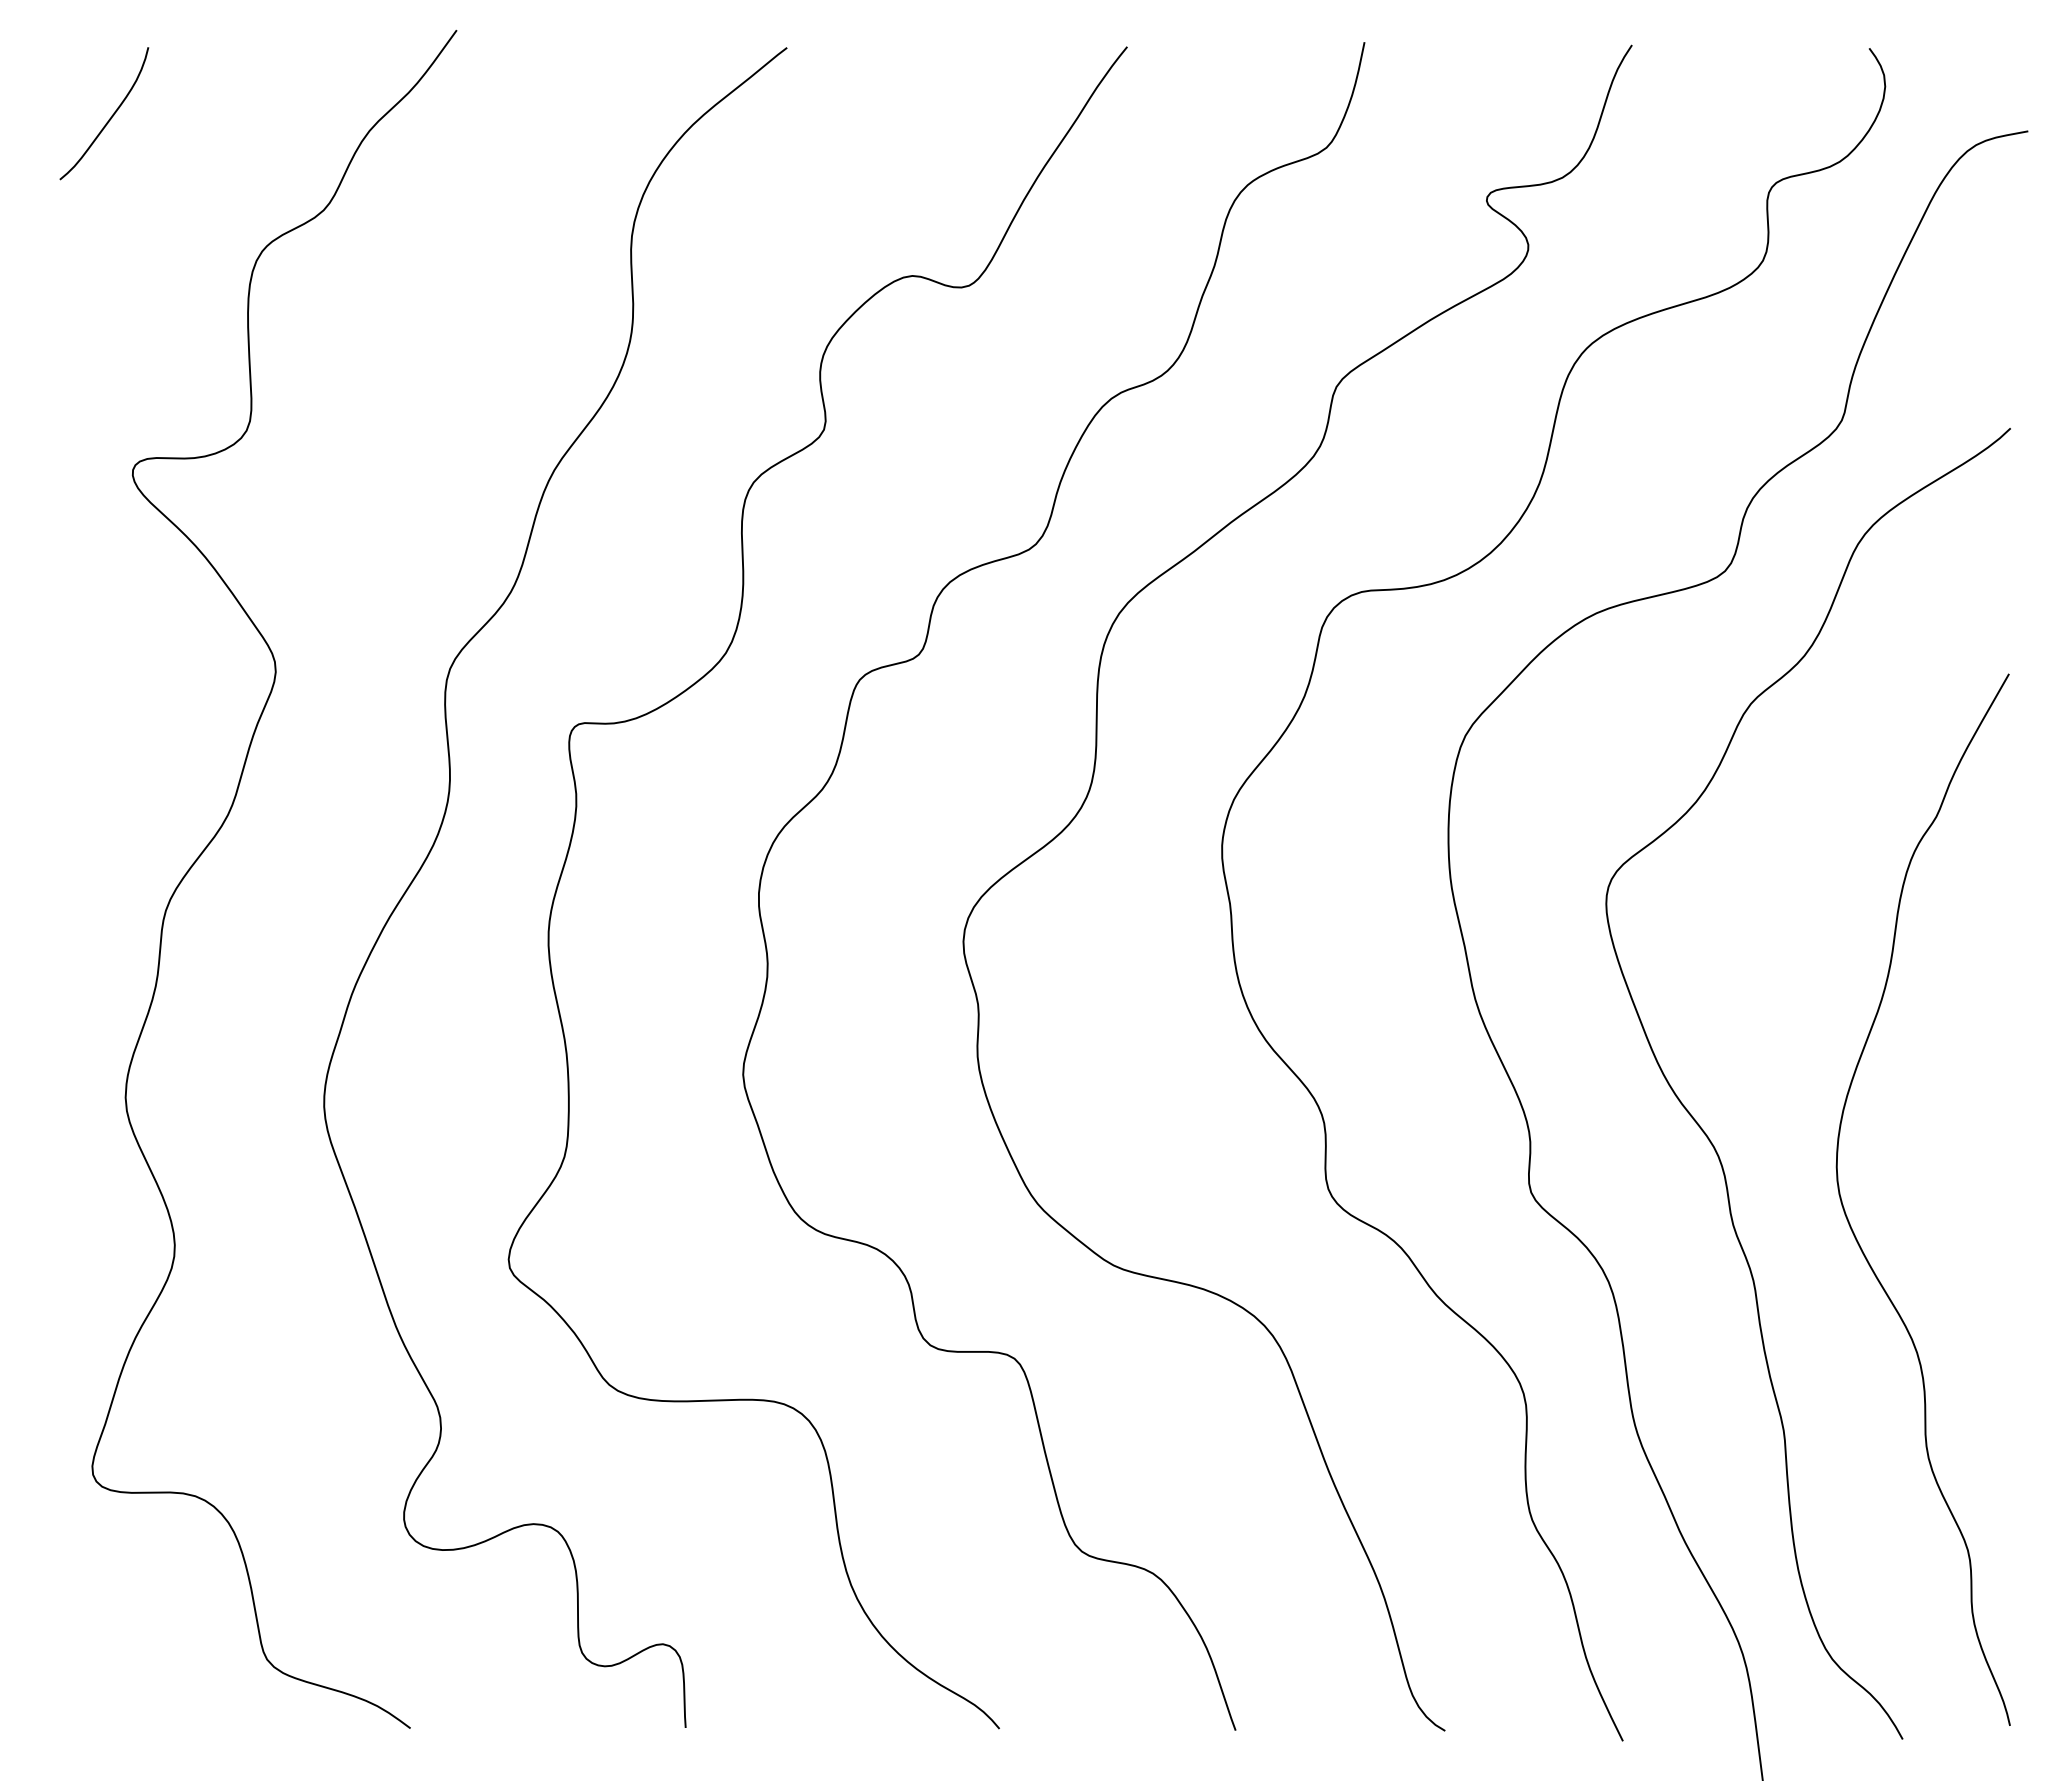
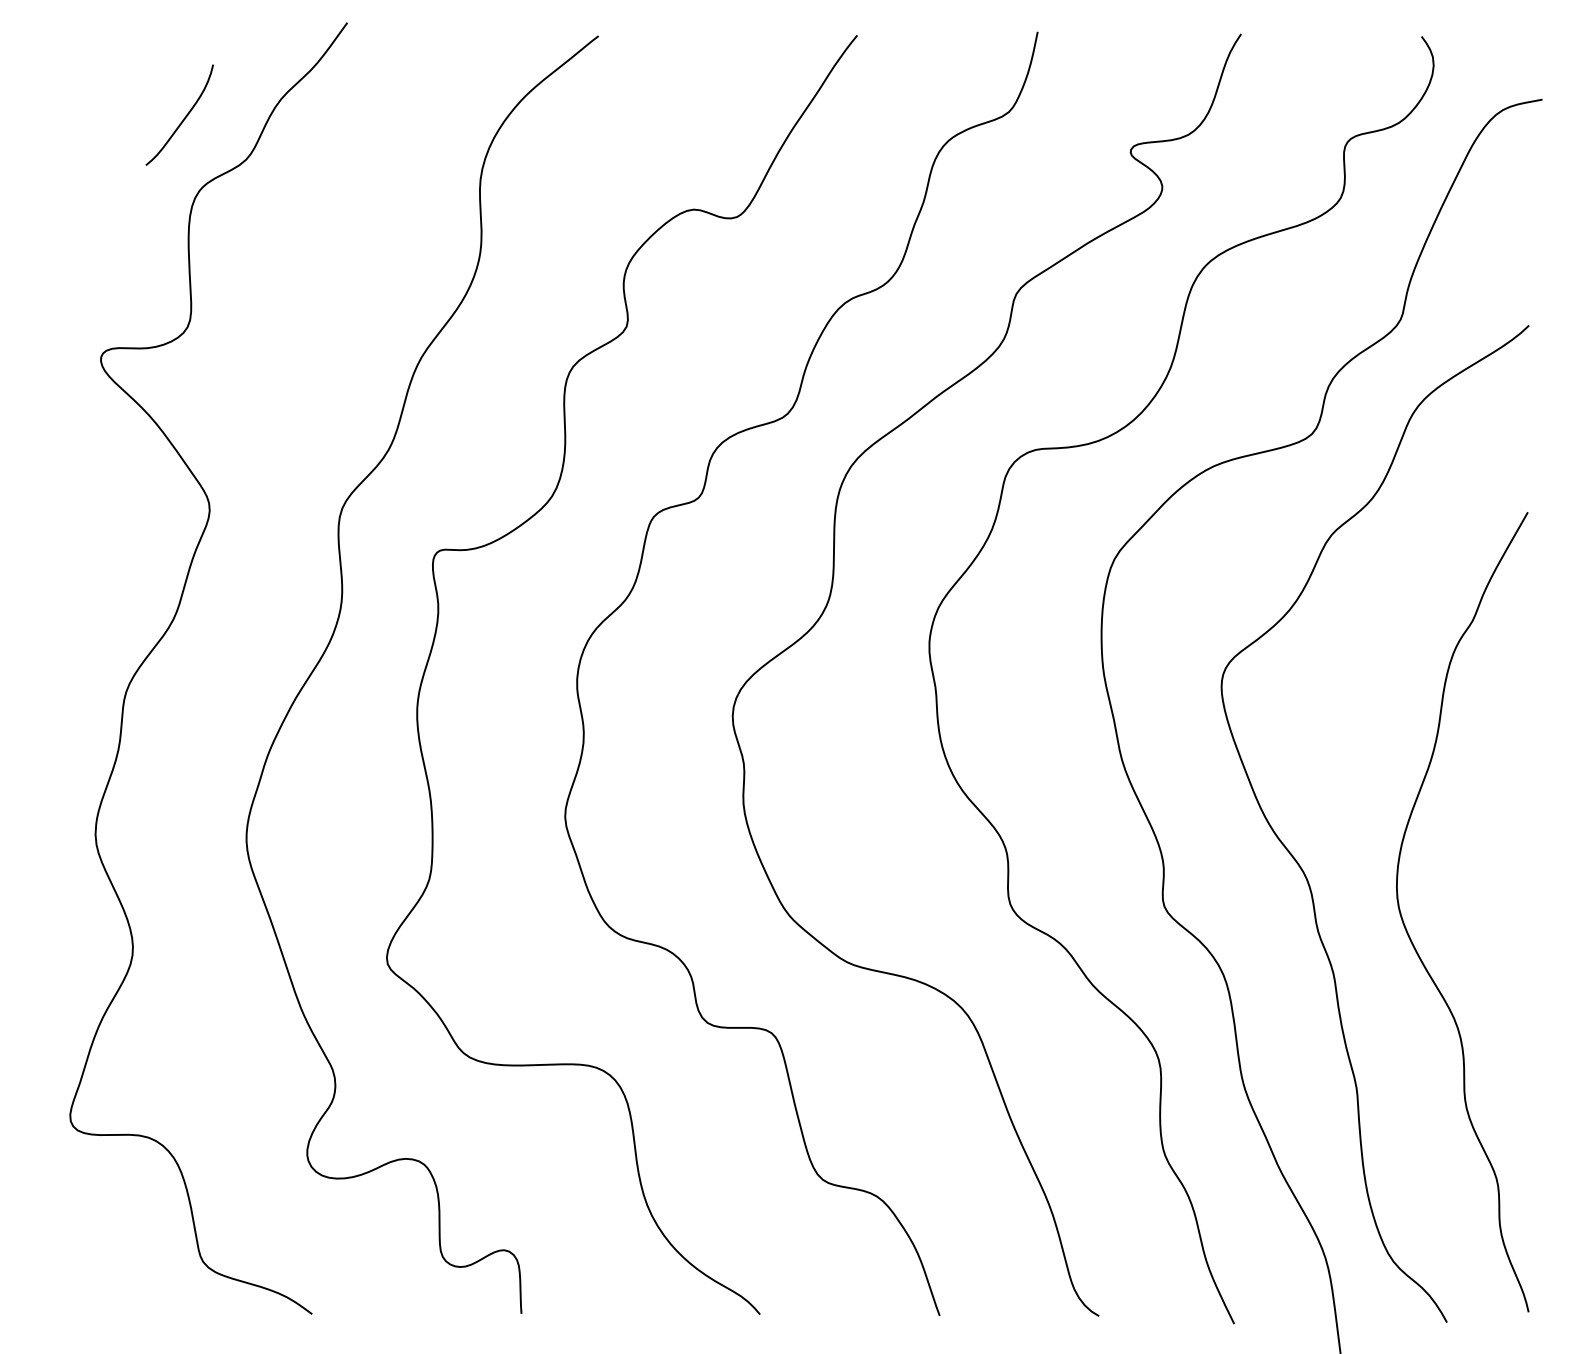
curve: (109, 118) -> (183, 118), moved

